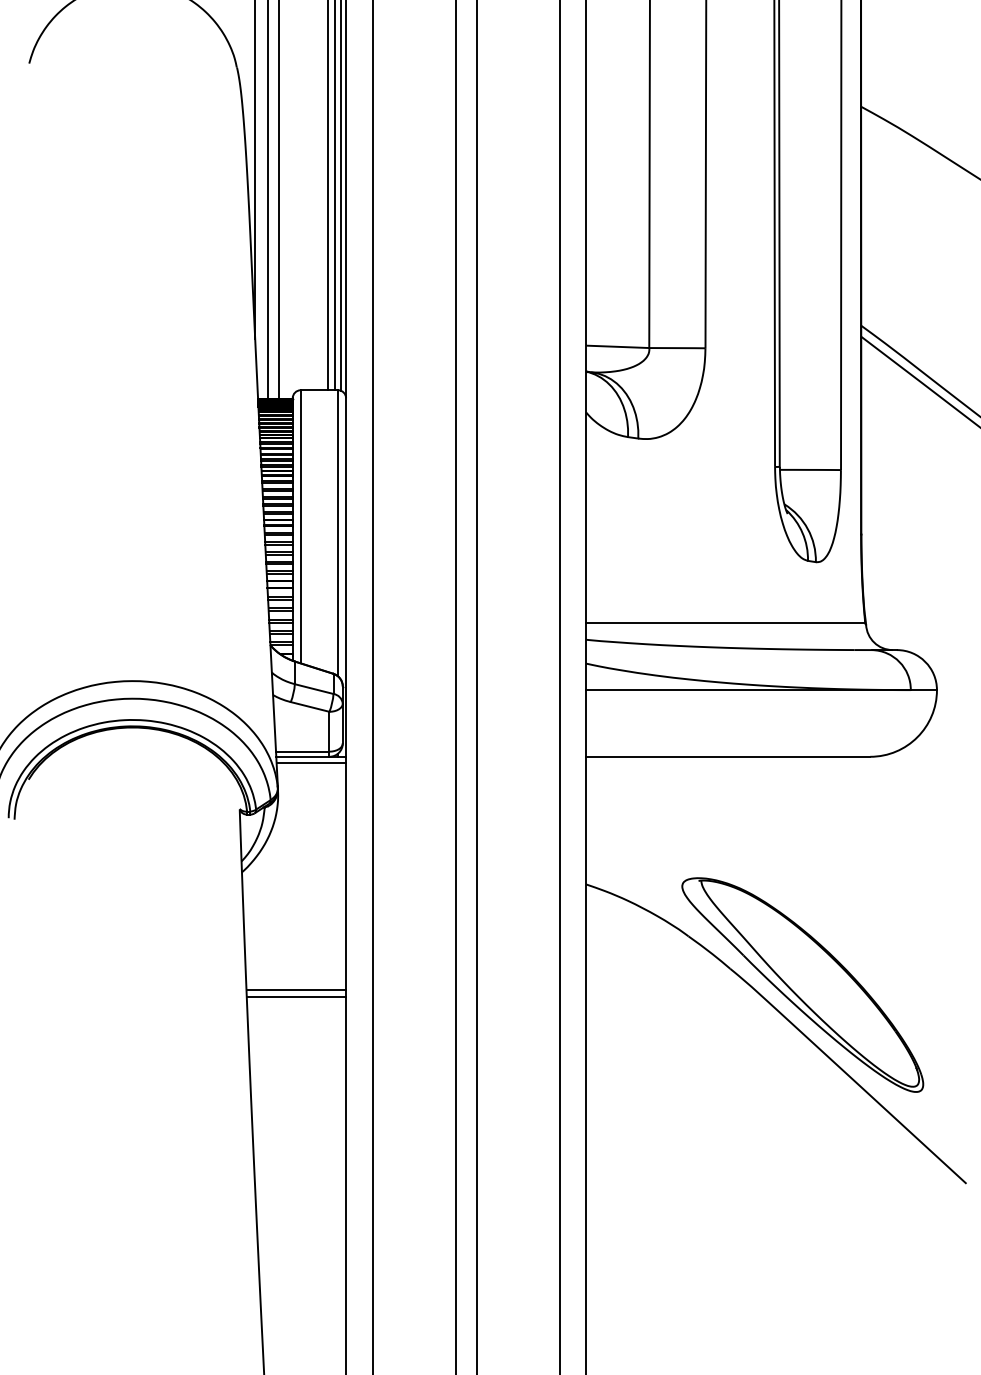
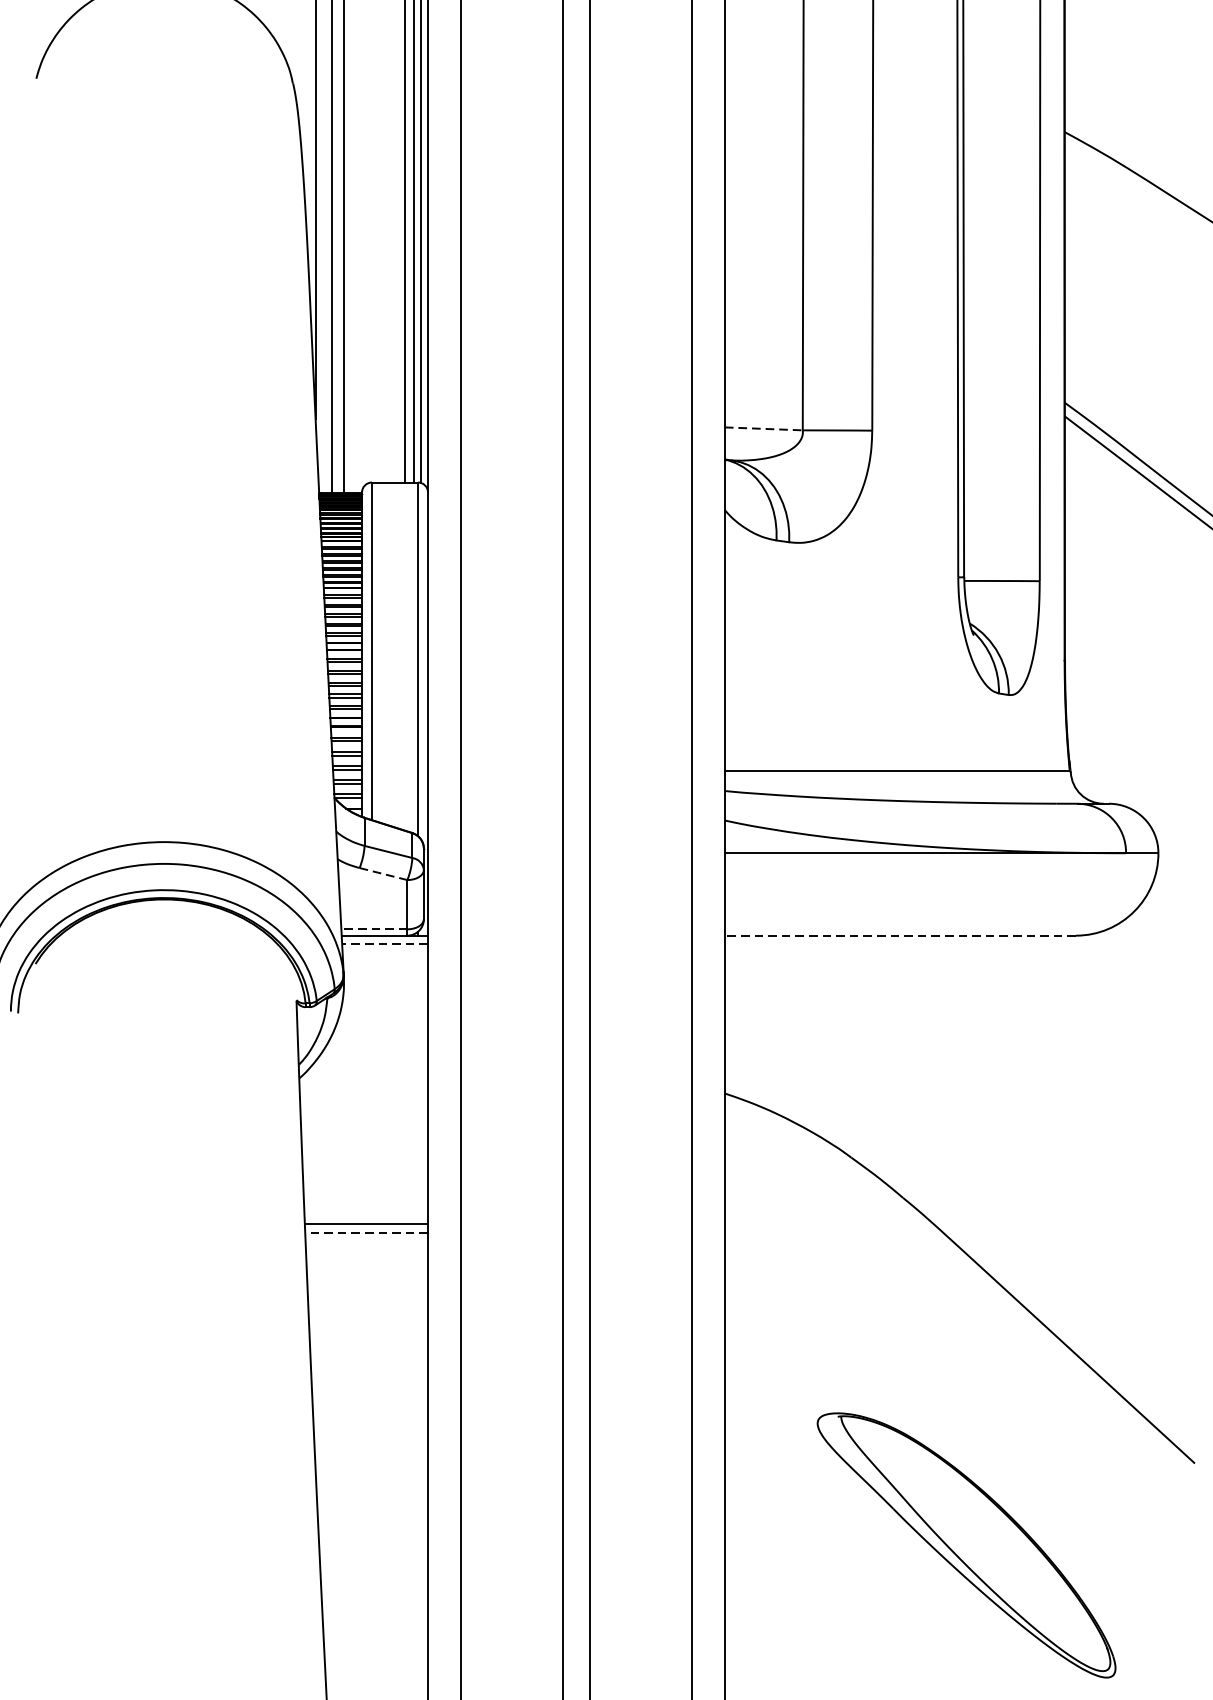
line: (617, 346) -> (763, 428), solid -> dashed
line: (310, 706) -> (383, 873), solid -> dashed
line: (302, 751) -> (374, 929), solid -> dashed
line: (727, 756) -> (899, 935), solid -> dashed
line: (311, 763) -> (385, 943), solid -> dashed
part: (802, 984) -> (966, 1544), moved
line: (296, 996) -> (366, 1231), solid -> dashed

